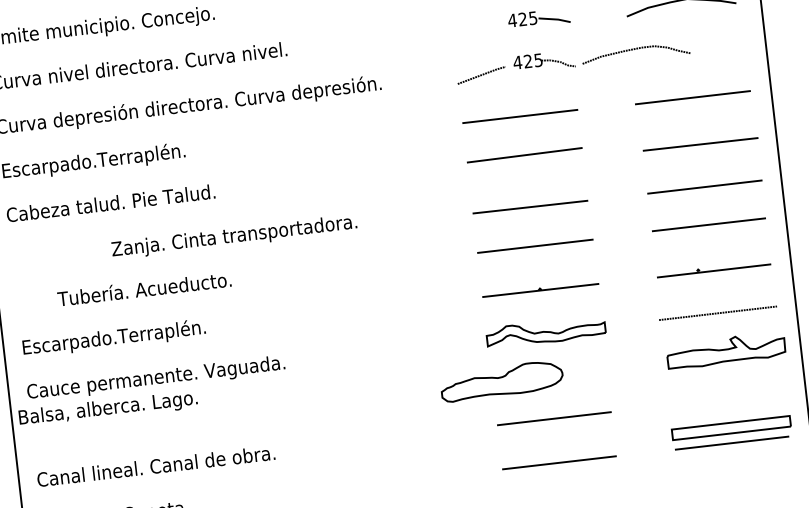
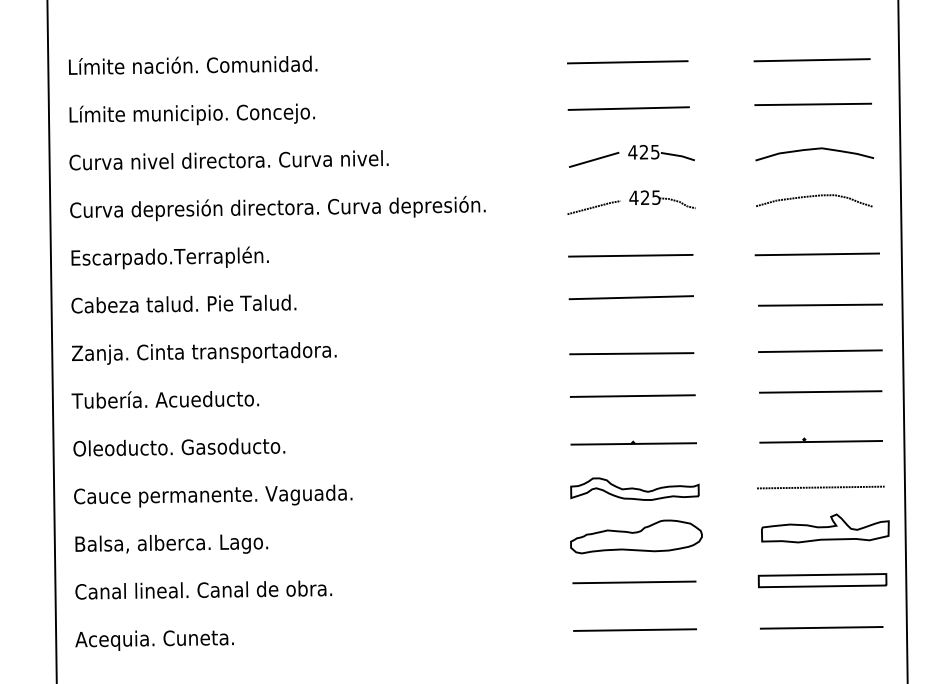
line: (477, 30) -> (594, 159), added
curve: (635, 49) -> (814, 196), moved
text: (234, 236) -> (204, 353), moved
text: (143, 289) -> (164, 399), moved
text: (120, 337) -> (179, 448), Escarpado.Terraplén. -> Oleoducto. Gasoducto.
part: (501, 381) -> (636, 536), moved
text: (107, 407) -> (171, 543), moved
part: (731, 427) -> (822, 580), moved

